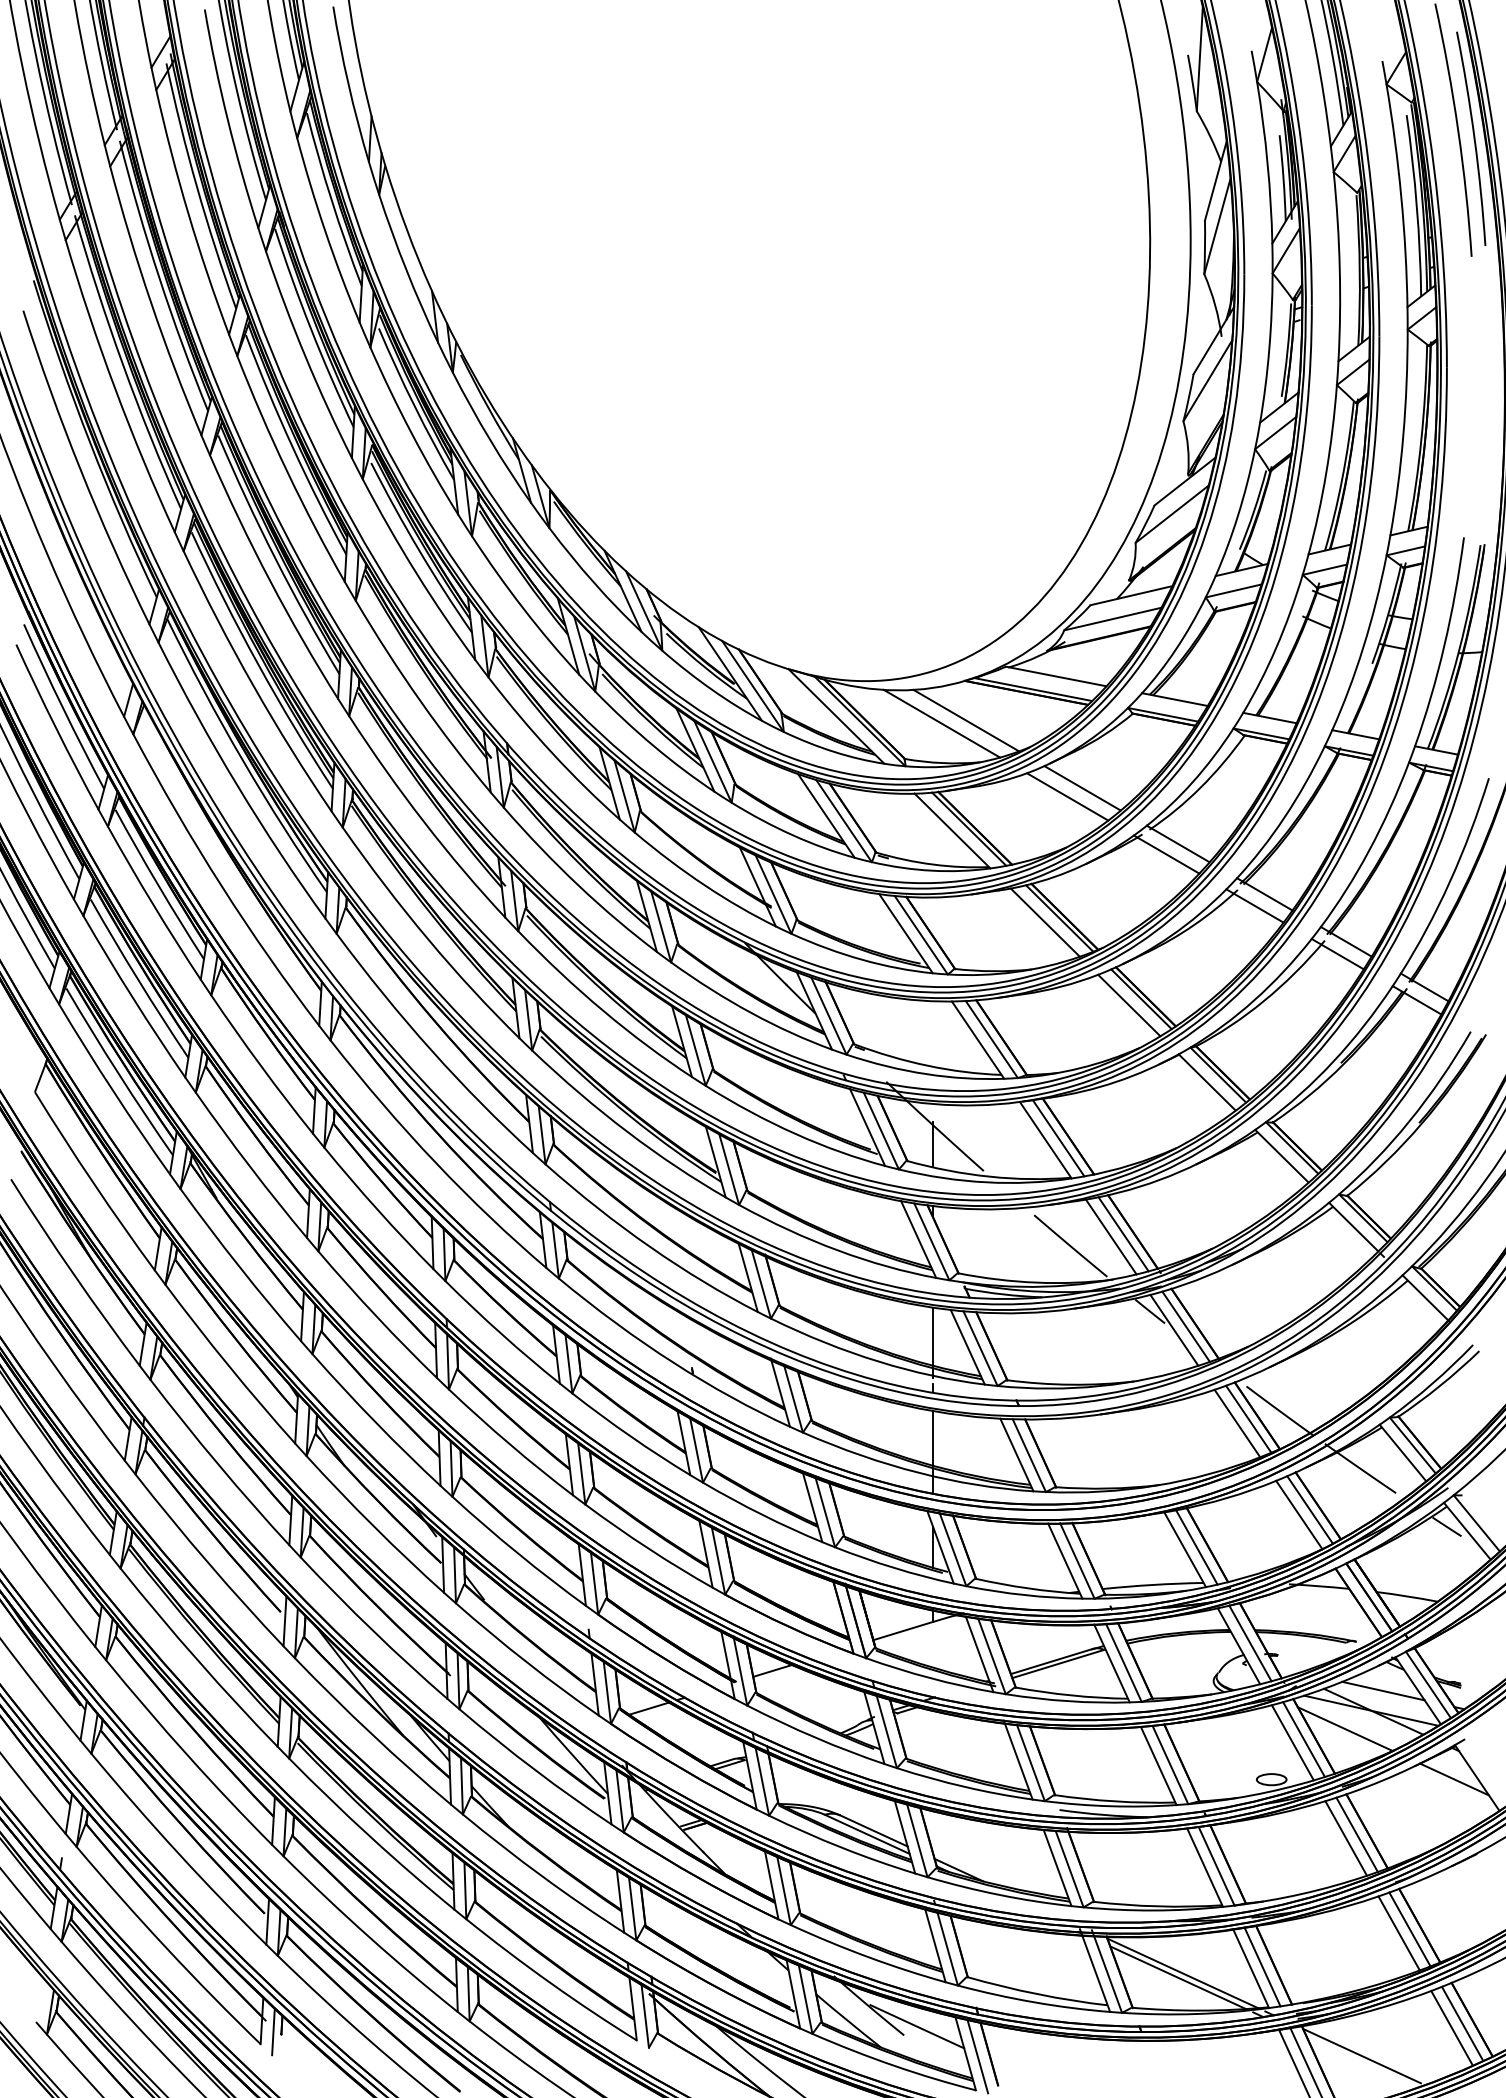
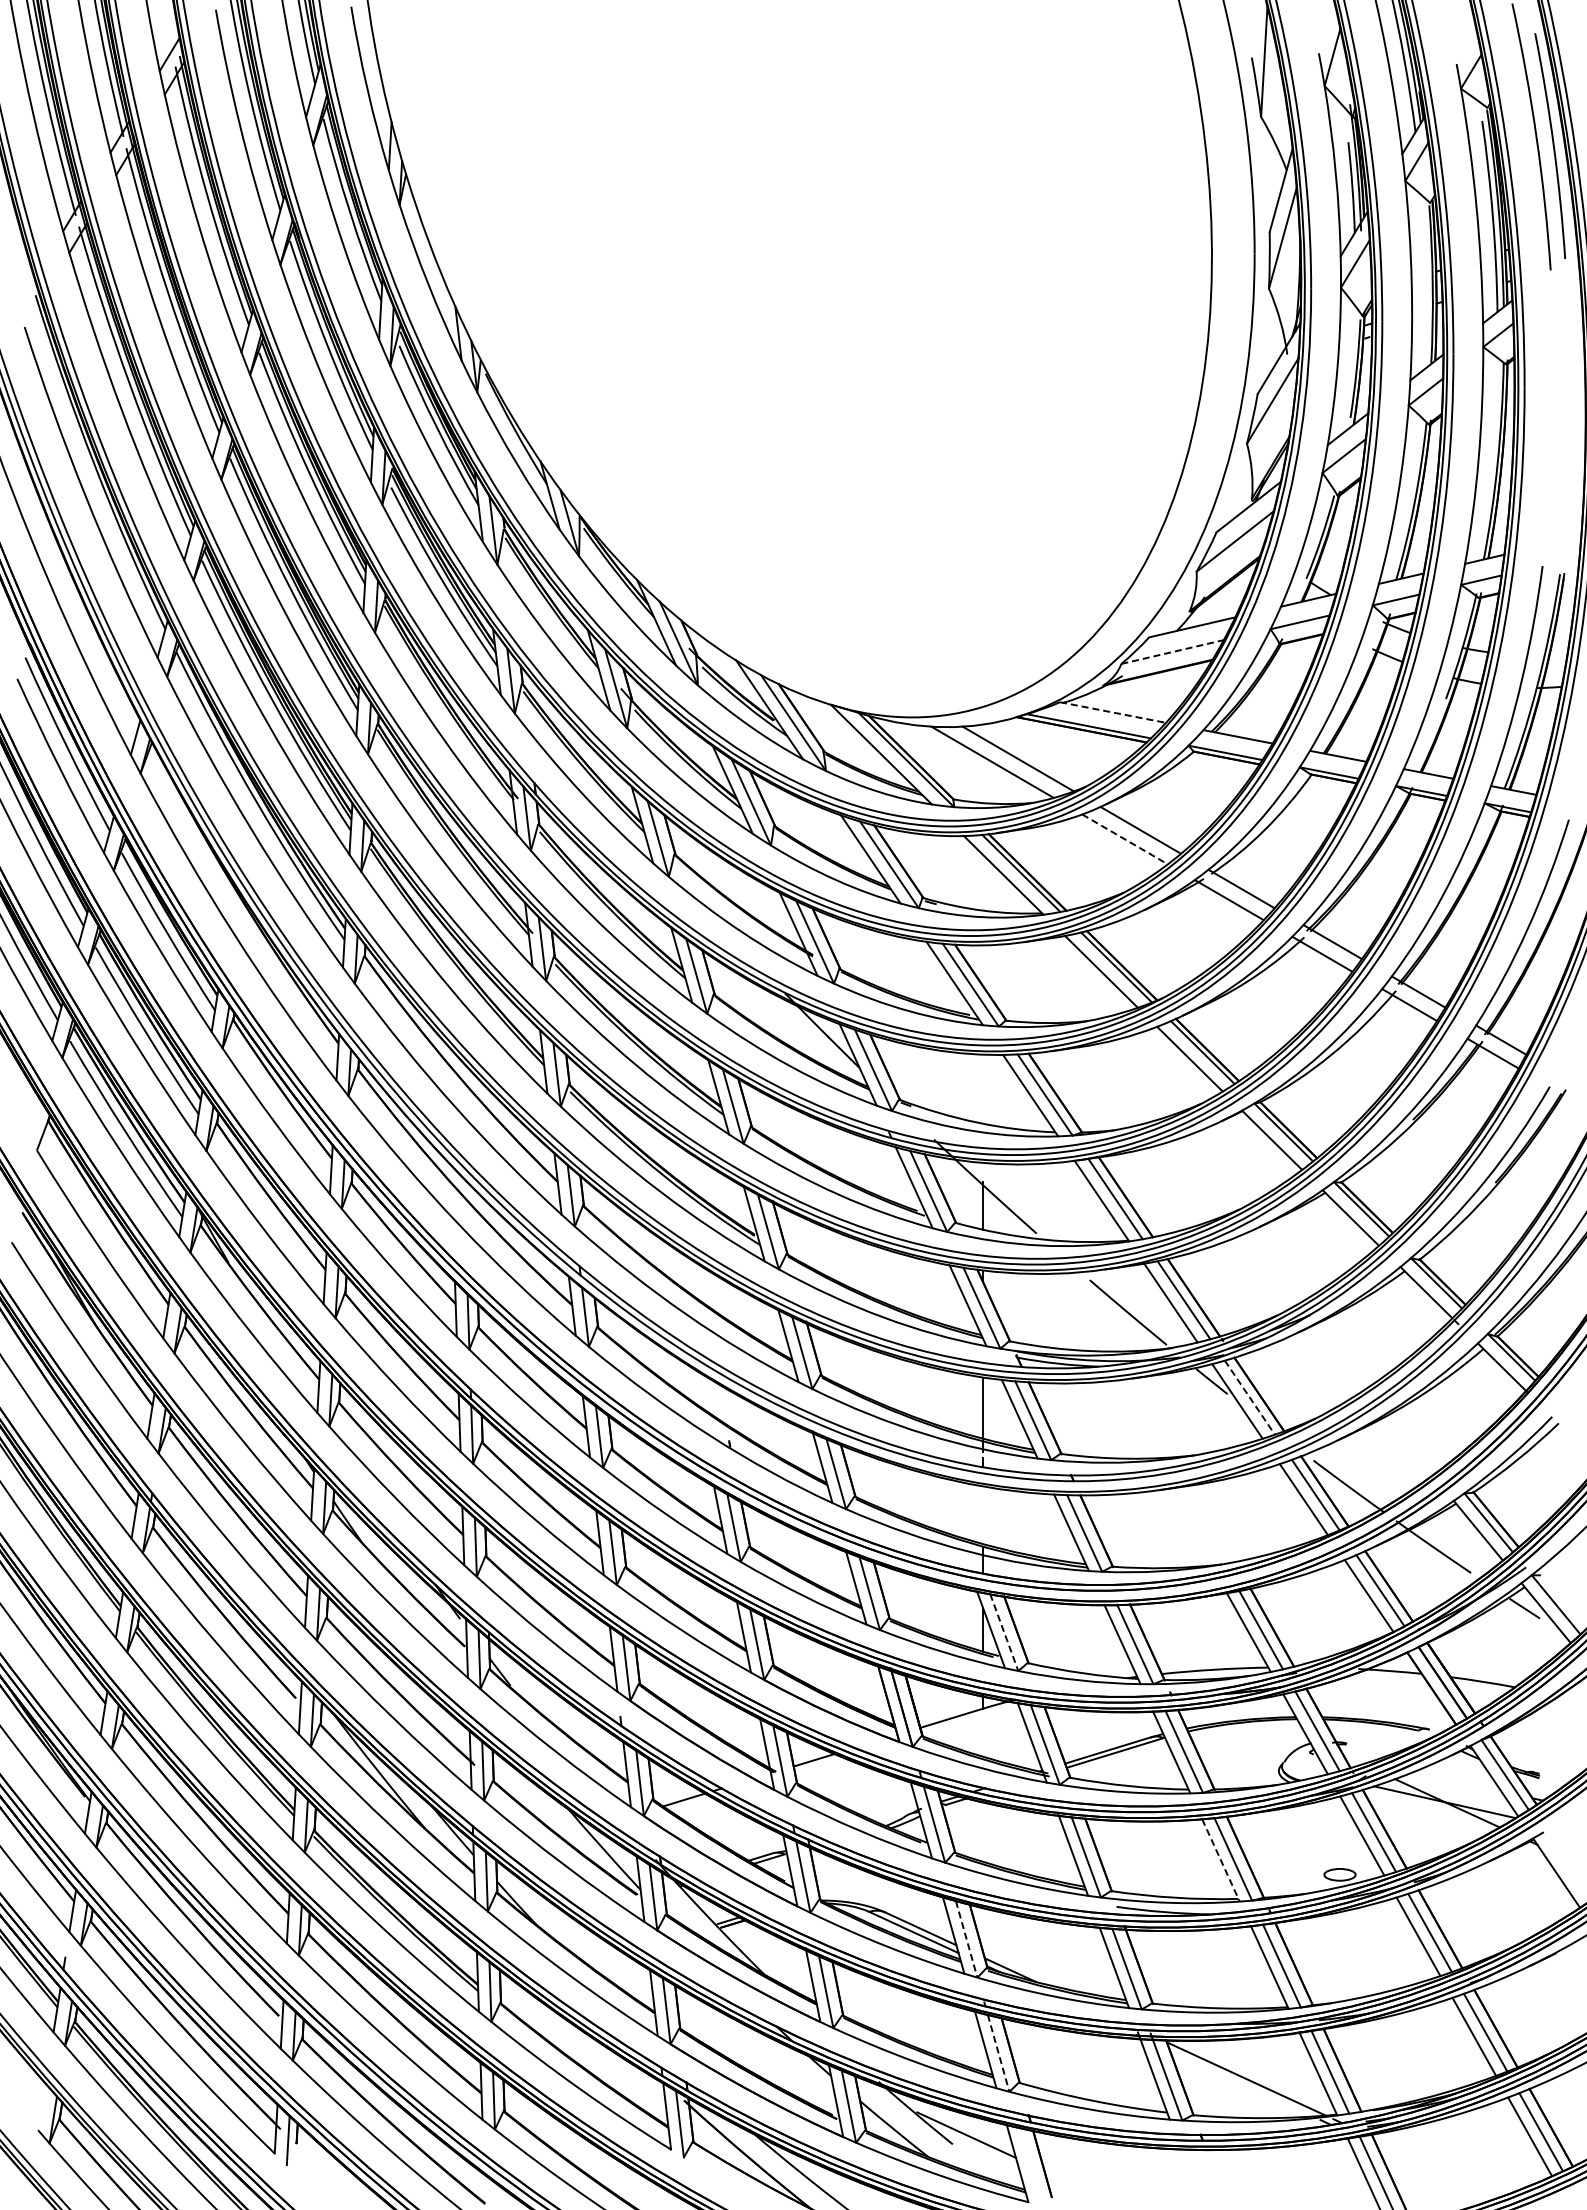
line: (1112, 619) -> (1172, 652), solid -> dashed
line: (1055, 676) -> (1112, 712), solid -> dashed
line: (1068, 797) -> (1125, 839), solid -> dashed
line: (1185, 1326) -> (1249, 1397), solid -> dashed
line: (933, 1438) -> (983, 1515), removed
line: (953, 1549) -> (1004, 1632), solid -> dashed
line: (1383, 1691) -> (1457, 1781), removed
line: (1345, 1729) -> (1417, 1821), removed
line: (1159, 1766) -> (1221, 1860), solid -> dashed
line: (1454, 1779) -> (1532, 1874), removed
line: (917, 1841) -> (966, 1939), solid -> dashed
line: (947, 1949) -> (998, 2053), solid -> dashed
line: (1178, 1977) -> (1241, 2083), removed
line: (1362, 2055) -> (1435, 2165), removed
line: (977, 2056) -> (1030, 2166), removed

